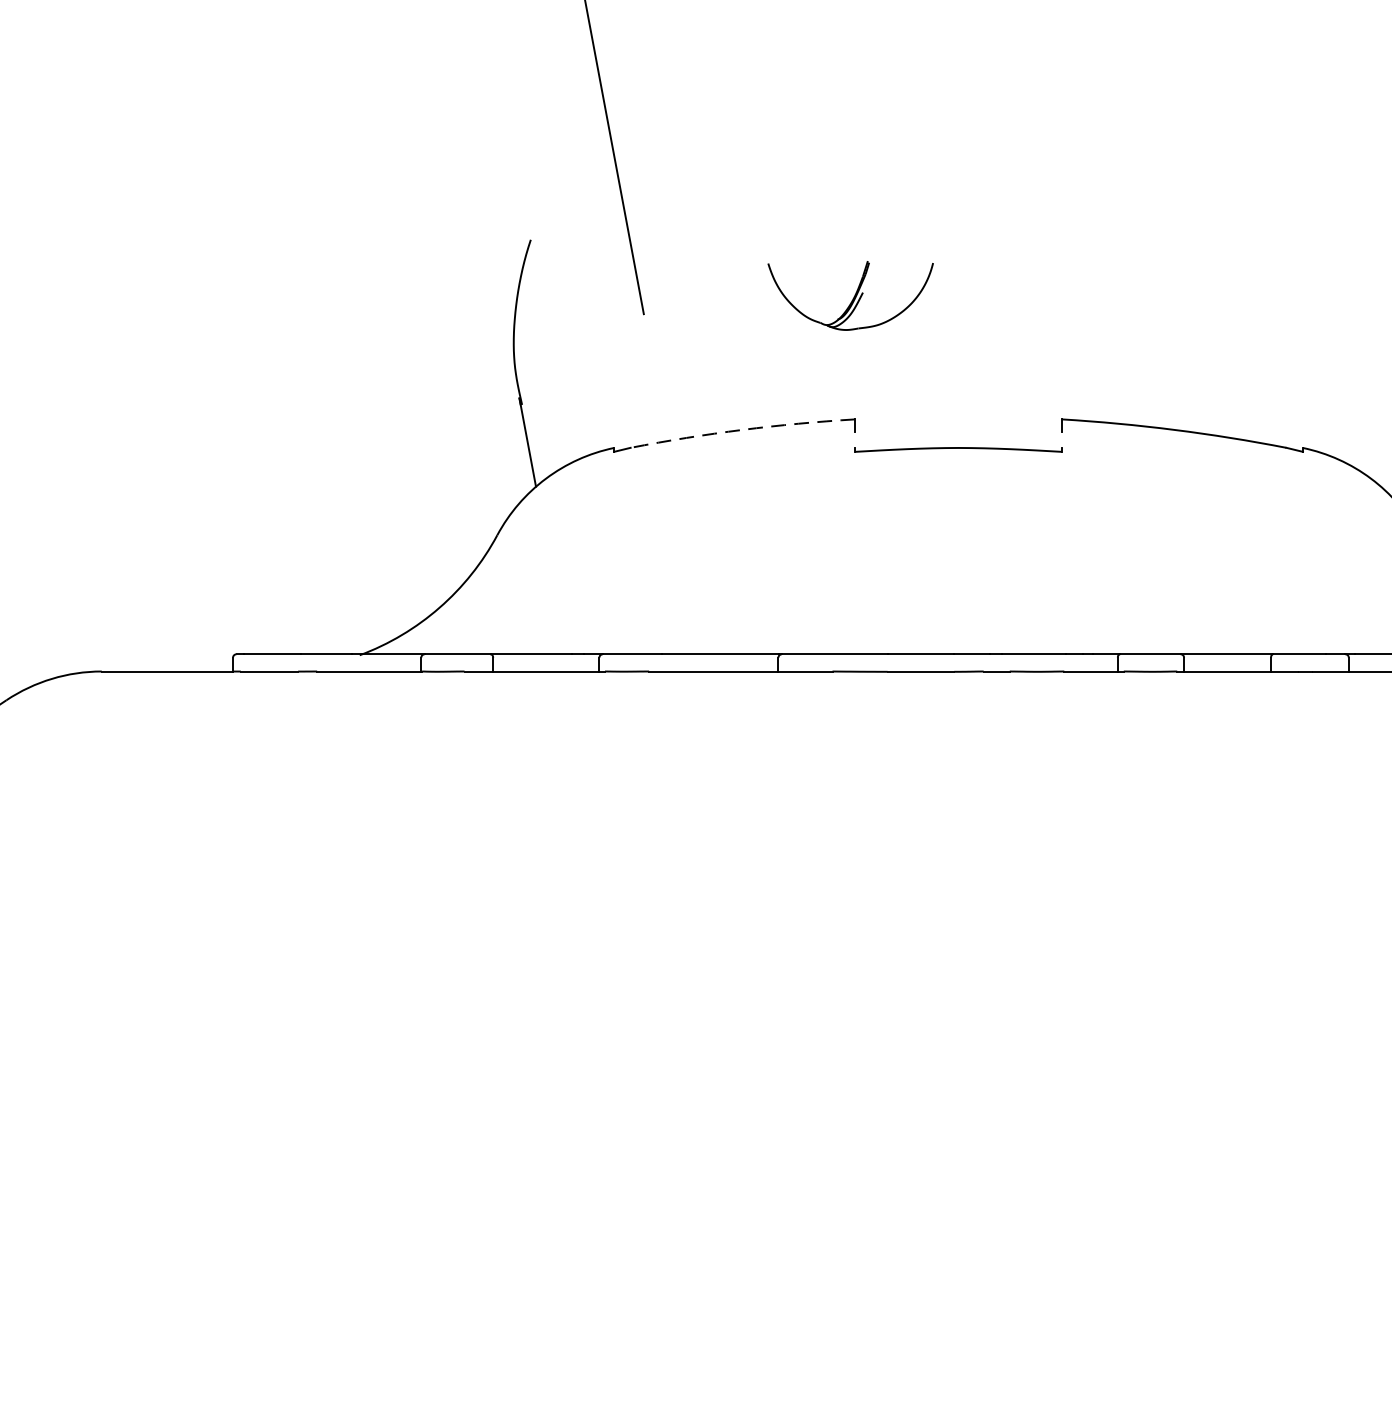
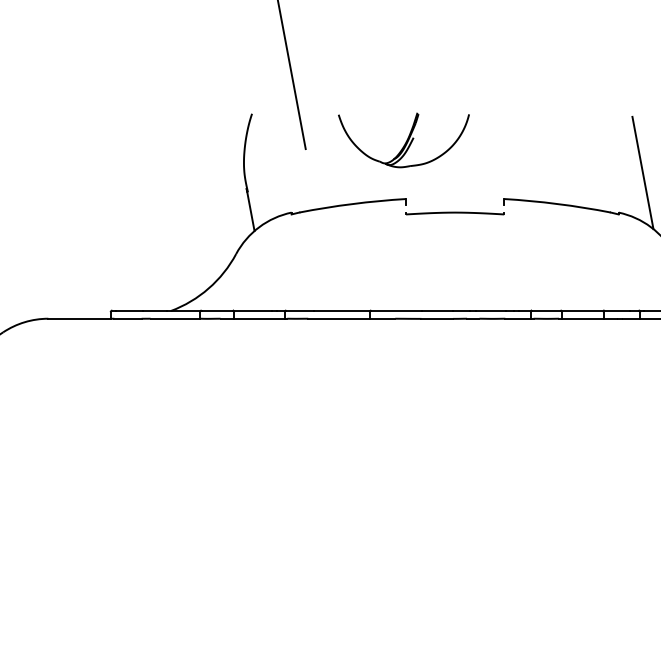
part: (849, 296) -> (403, 140), size x1.67
line: (1353, 363) -> (642, 172), added
arc: (742, 430) -> (352, 204), dashed -> solid

